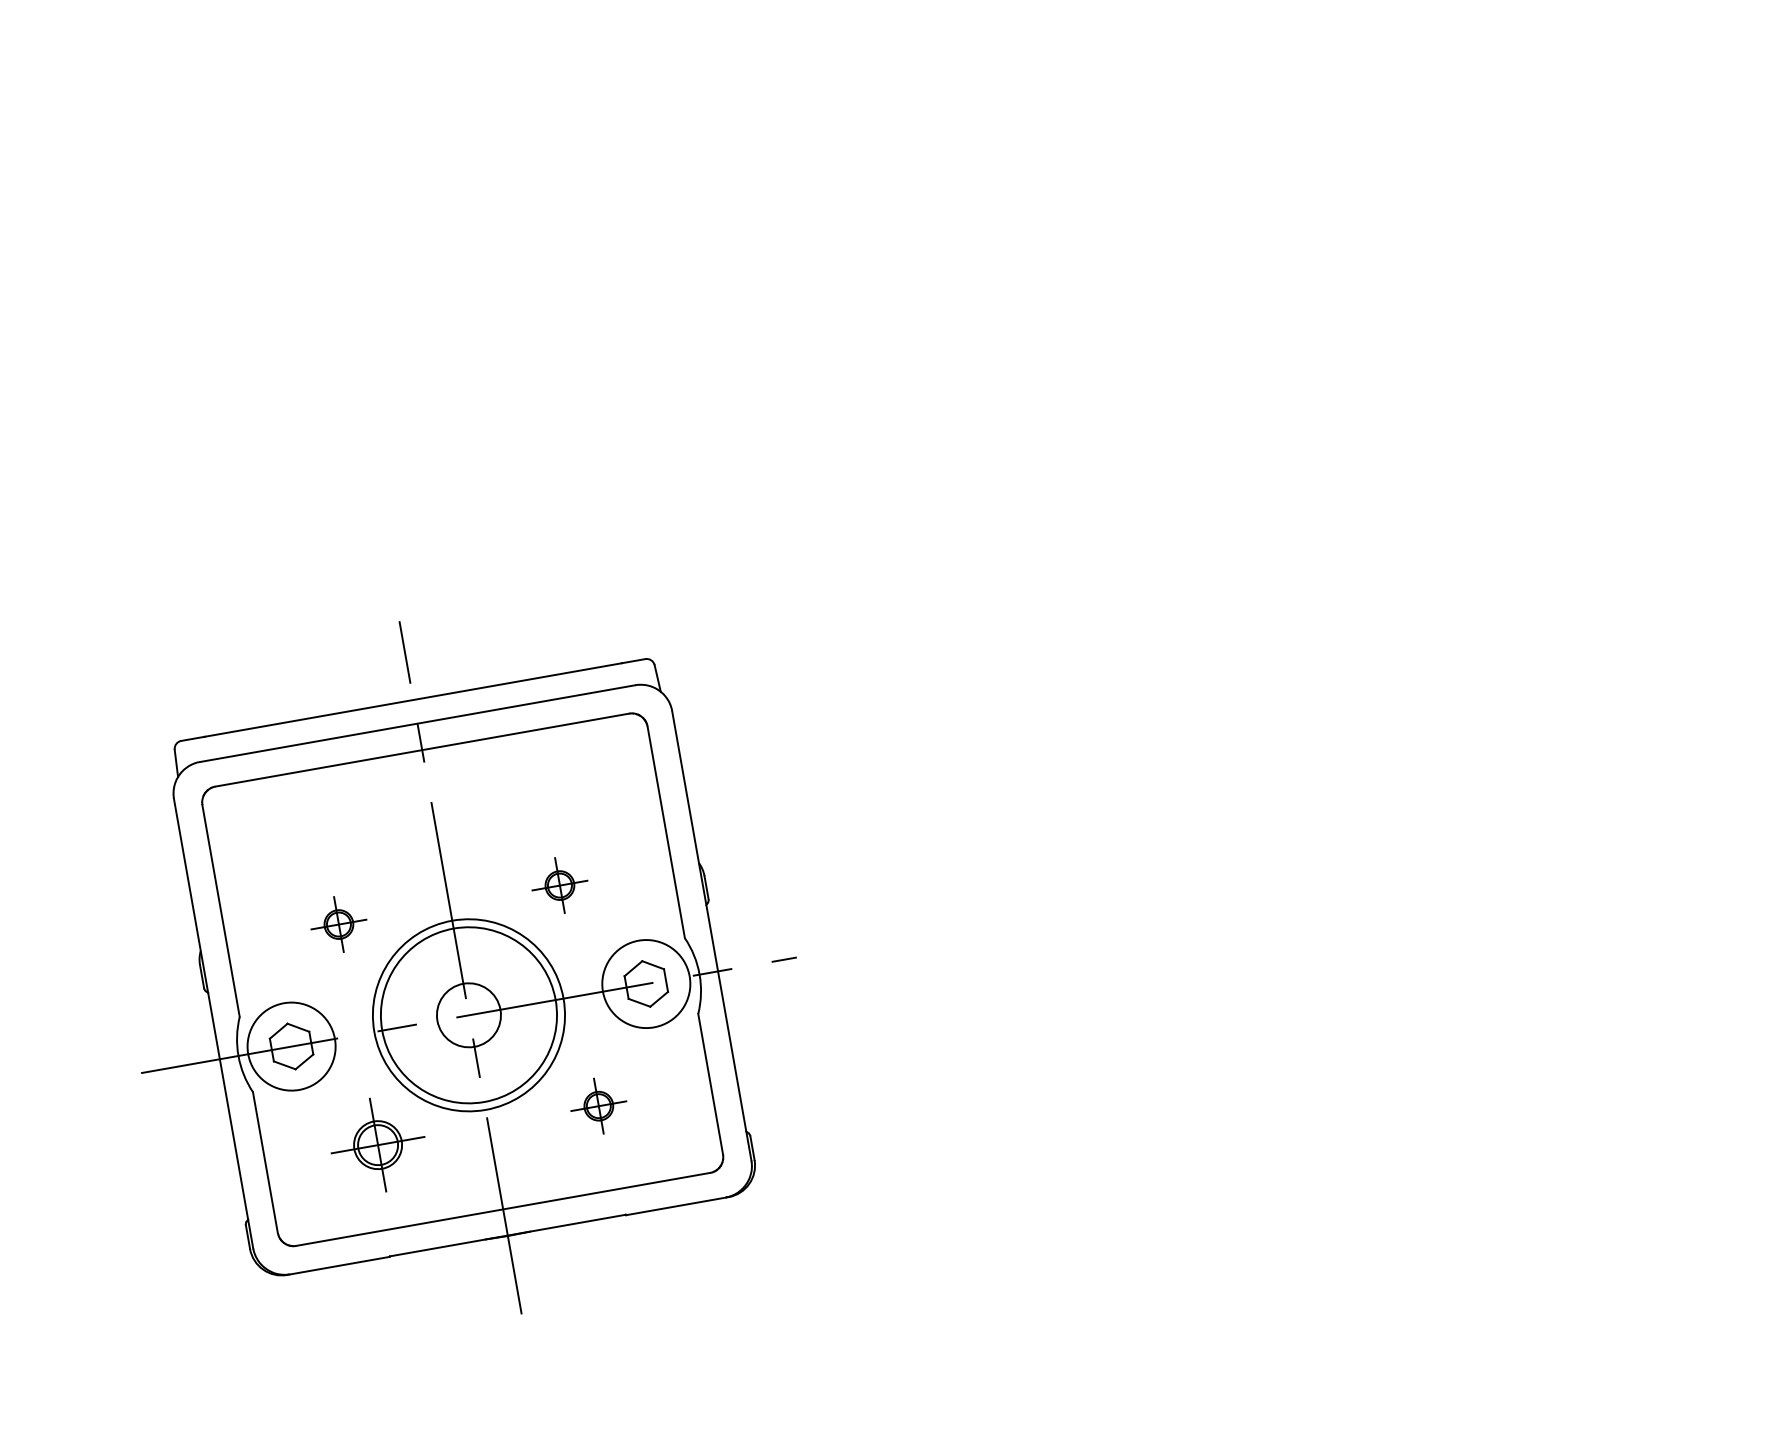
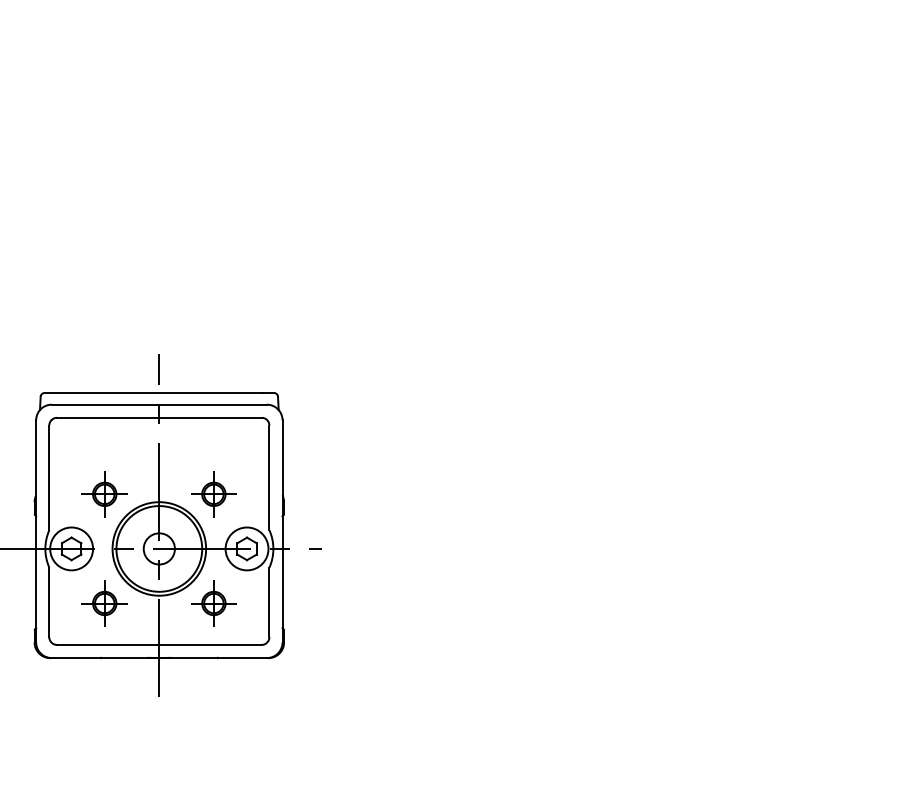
part: (559, 885) -> (213, 494), size x1.67
part: (338, 924) -> (104, 494), size x1.67
part: (597, 1106) -> (213, 603), size x1.67

